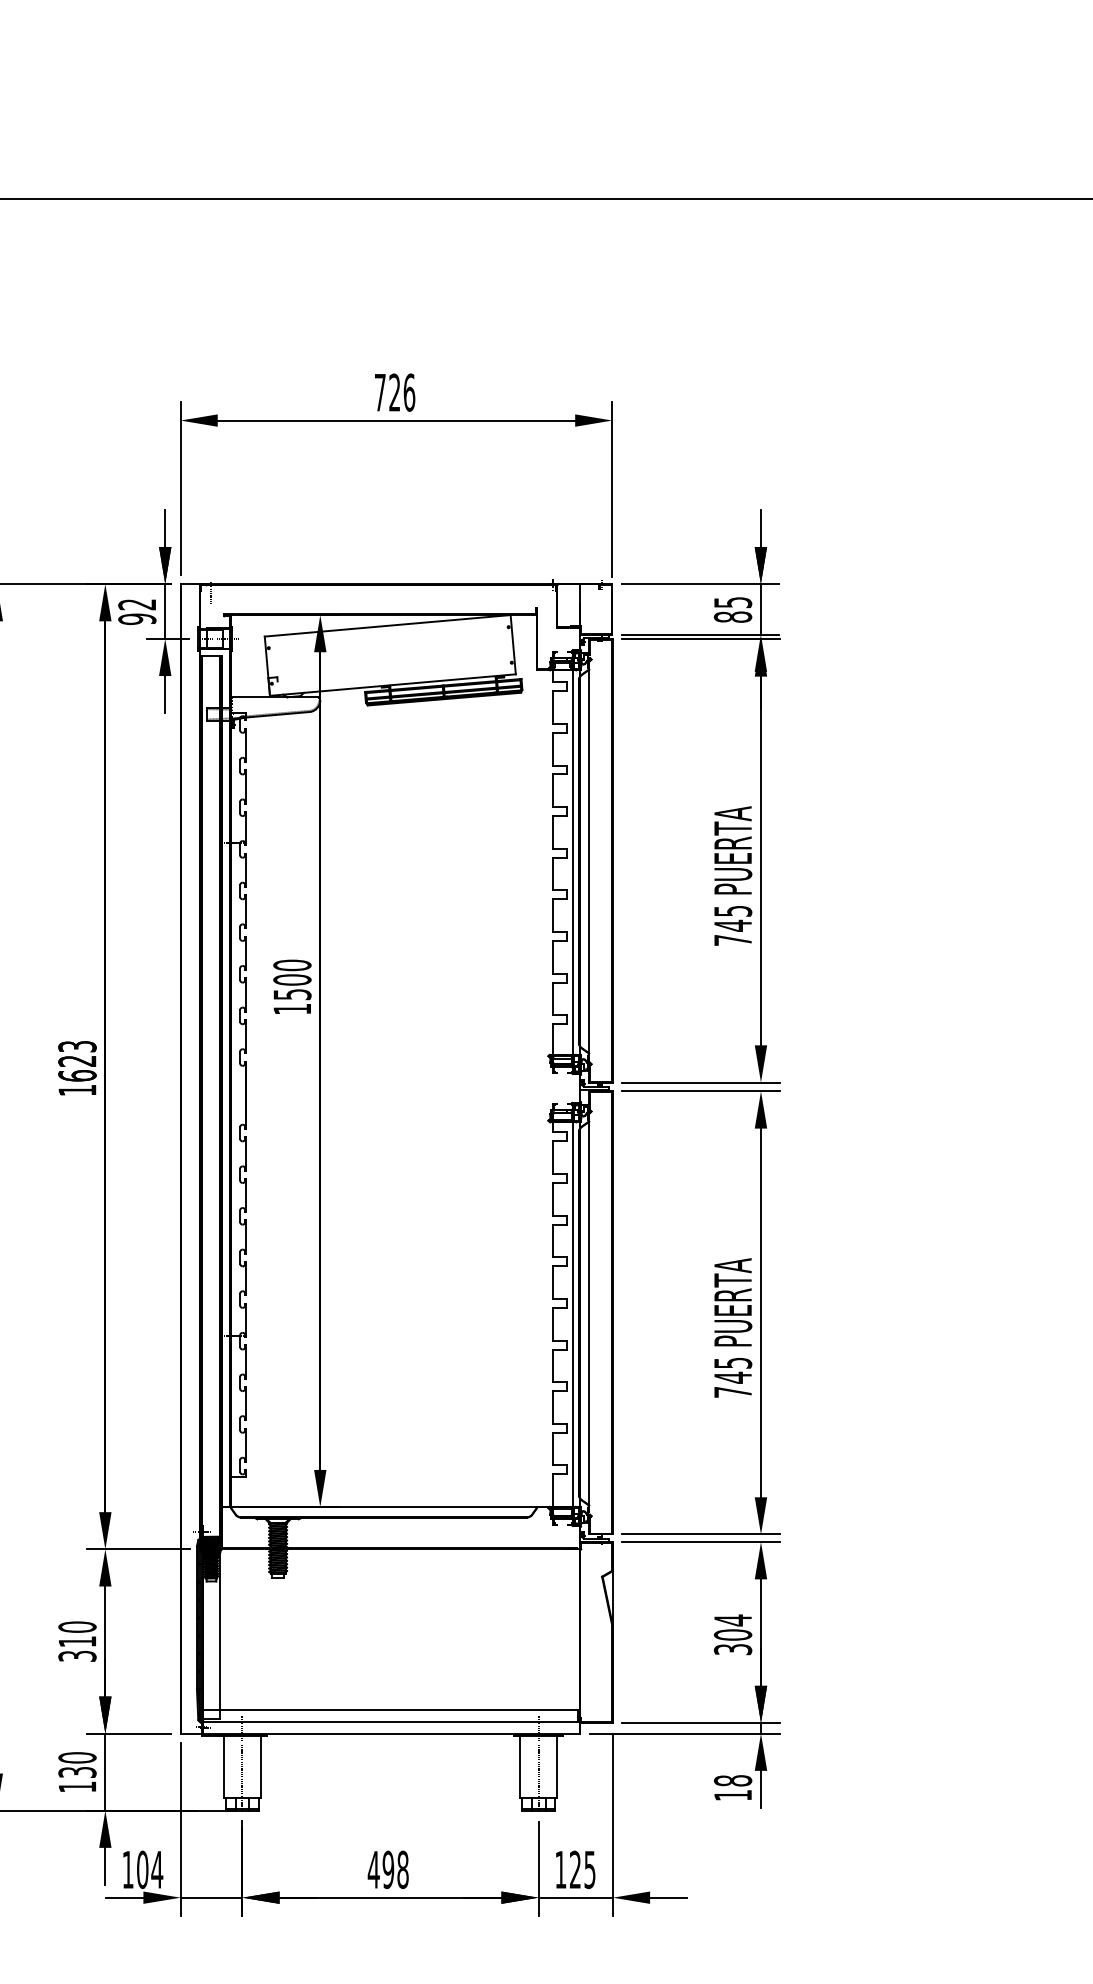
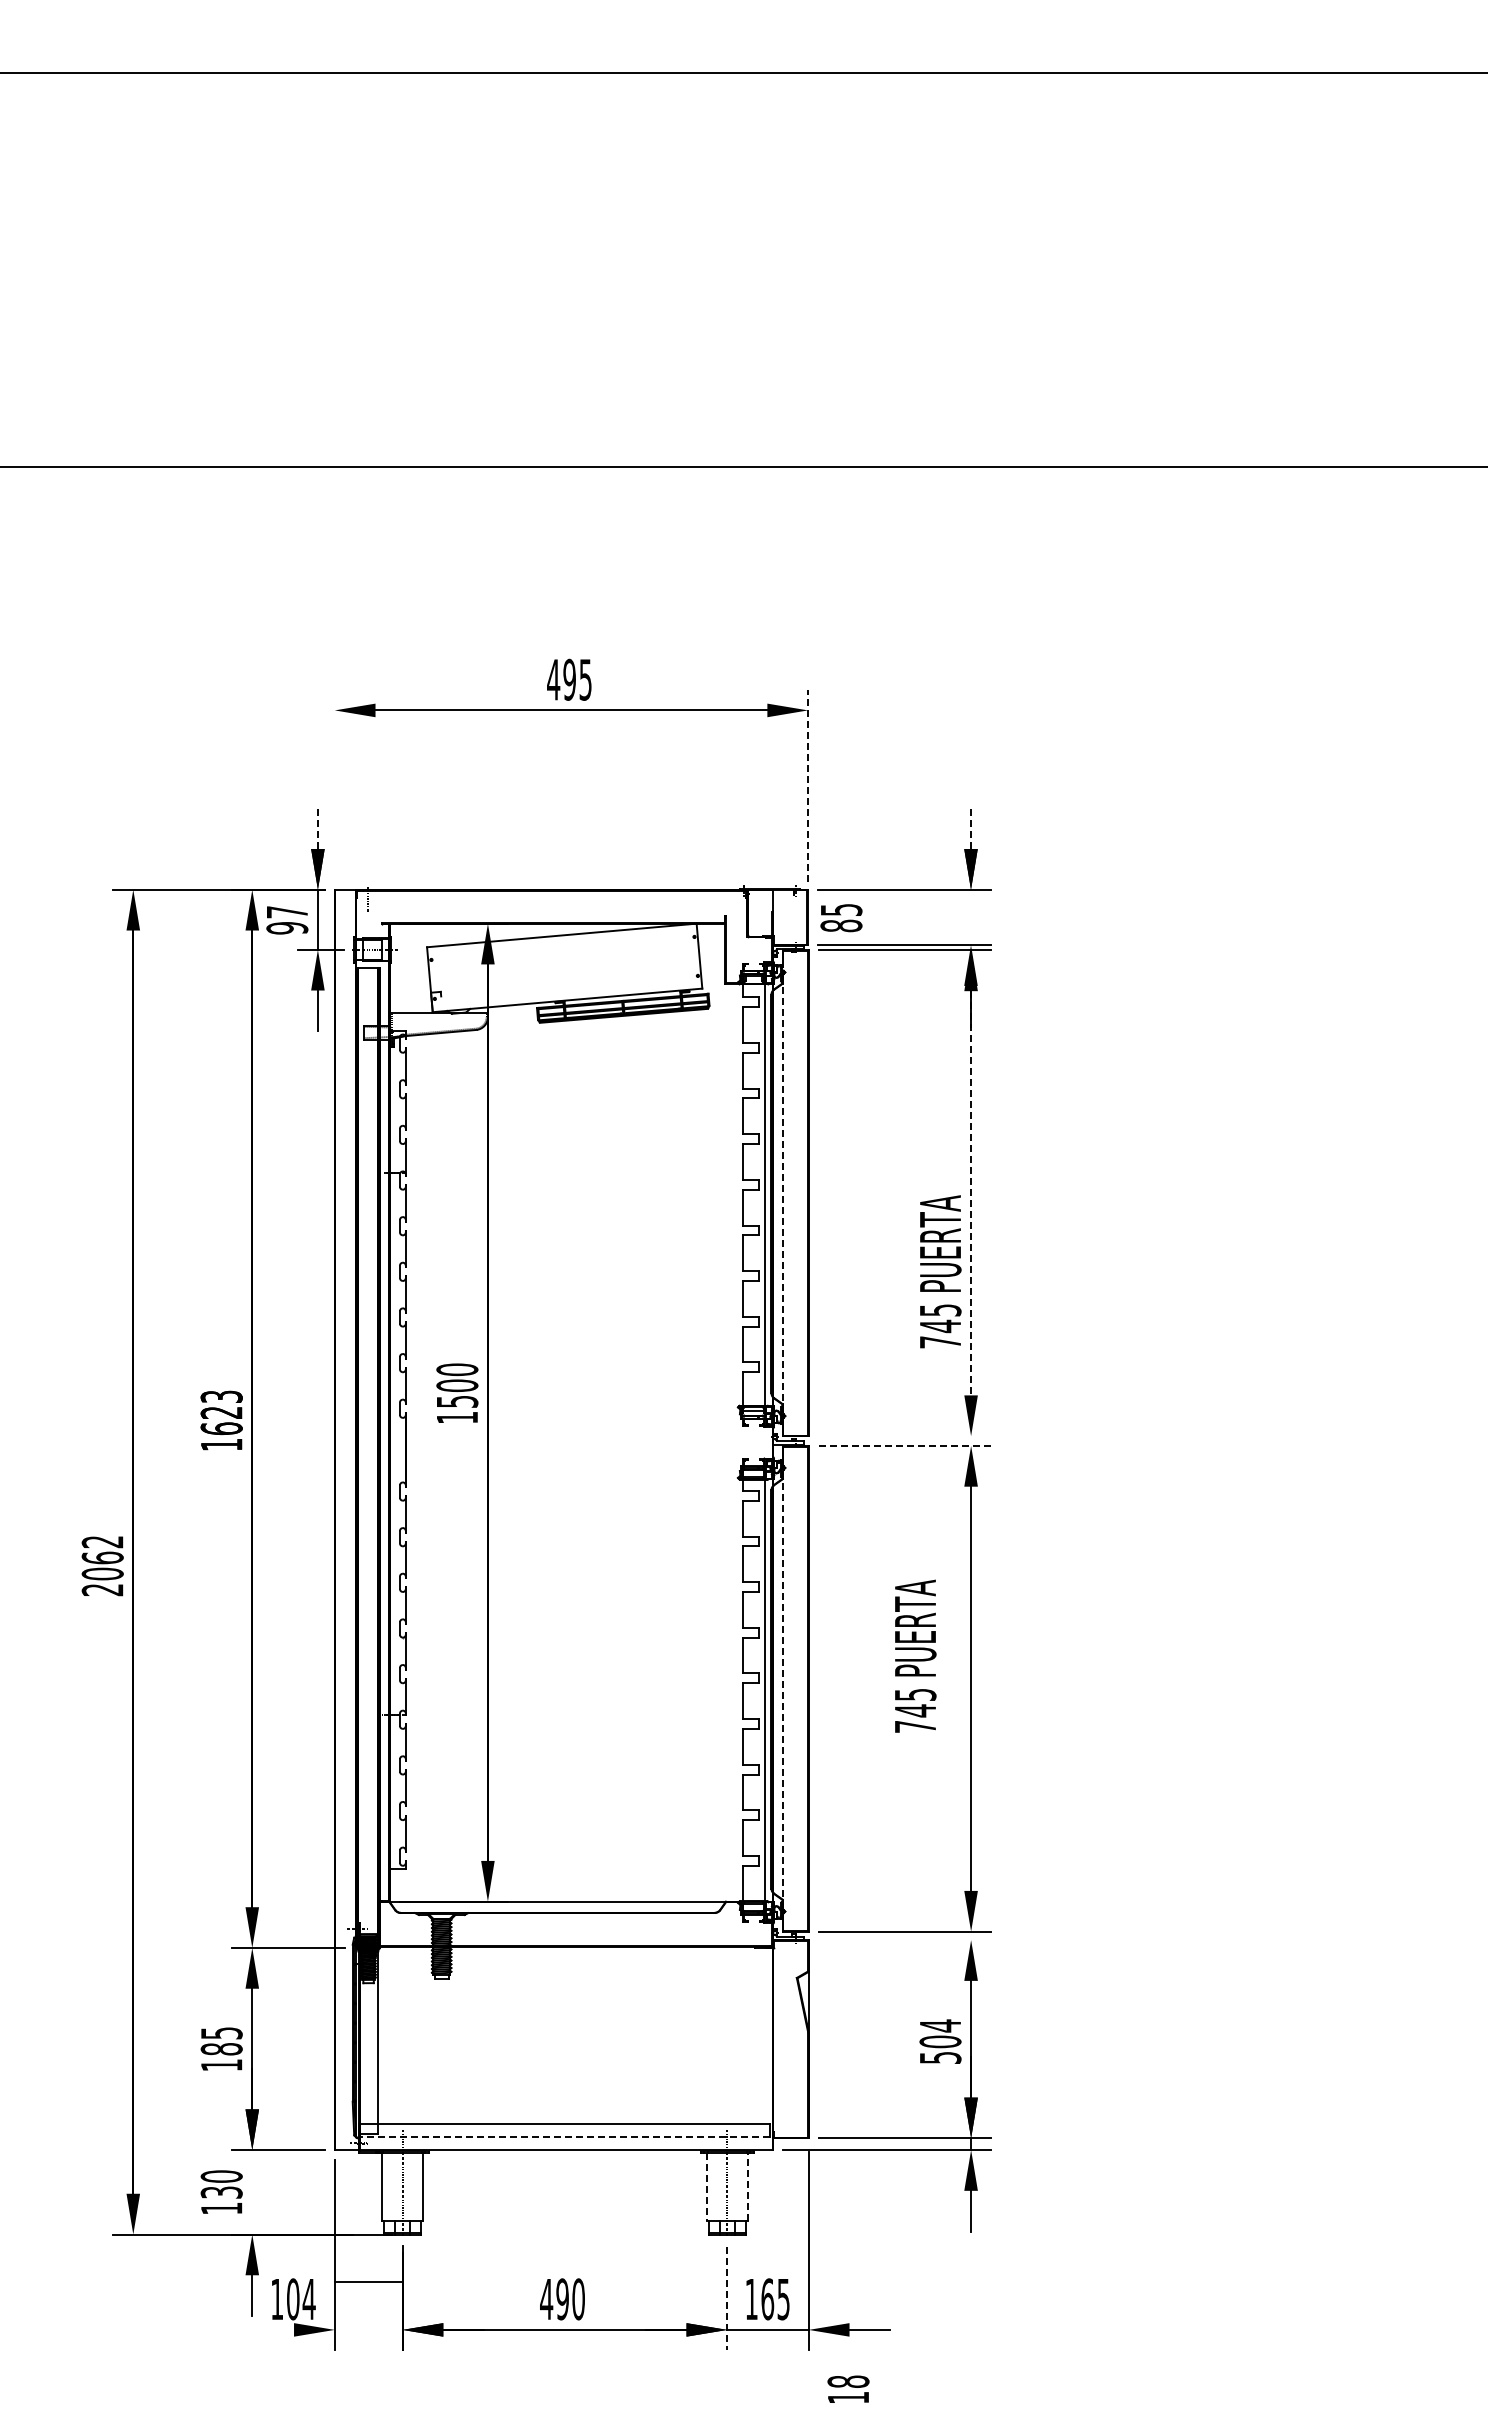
text: (394, 392) -> (569, 679), 726 -> 495
line: (180, 488) -> (334, 784), removed
line: (612, 489) -> (808, 785), solid -> dashed
line: (164, 528) -> (317, 828), solid -> dashed
line: (760, 528) -> (970, 828), solid -> dashed
text: (136, 604) -> (286, 912), 92 -> 97
line: (761, 609) -> (971, 917), removed
text: (733, 610) -> (841, 918), moved
line: (761, 861) -> (971, 1193), solid -> dashed
line: (588, 862) -> (782, 1194), solid -> dashed
text: (733, 875) -> (940, 1271), moved
text: (292, 986) -> (457, 1392), moved
line: (700, 1082) -> (904, 1436), removed
line: (701, 1091) -> (905, 1445), solid -> dashed
line: (588, 1313) -> (782, 1689), solid -> dashed
text: (733, 1327) -> (915, 1655), moved
line: (700, 1542) -> (904, 1940), removed
text: (77, 1641) -> (221, 2049), 310 -> 185
text: (732, 1649) -> (939, 2057), 304 -> 504
line: (390, 1722) -> (564, 2137), solid -> dashed
line: (519, 1766) -> (706, 2186), solid -> dashed
line: (557, 1766) -> (747, 2186), solid -> dashed
line: (105, 1772) -> (252, 2192), removed
text: (733, 1786) -> (848, 2388), moved
text: (402, 1869) -> (578, 2299), 498 -> 490
line: (538, 1869) -> (727, 2299), solid -> dashed
text: (575, 1869) -> (767, 2299), 125 -> 165
line: (124, 1897) -> (273, 2329), removed
line: (211, 1897) -> (368, 2281), moved

